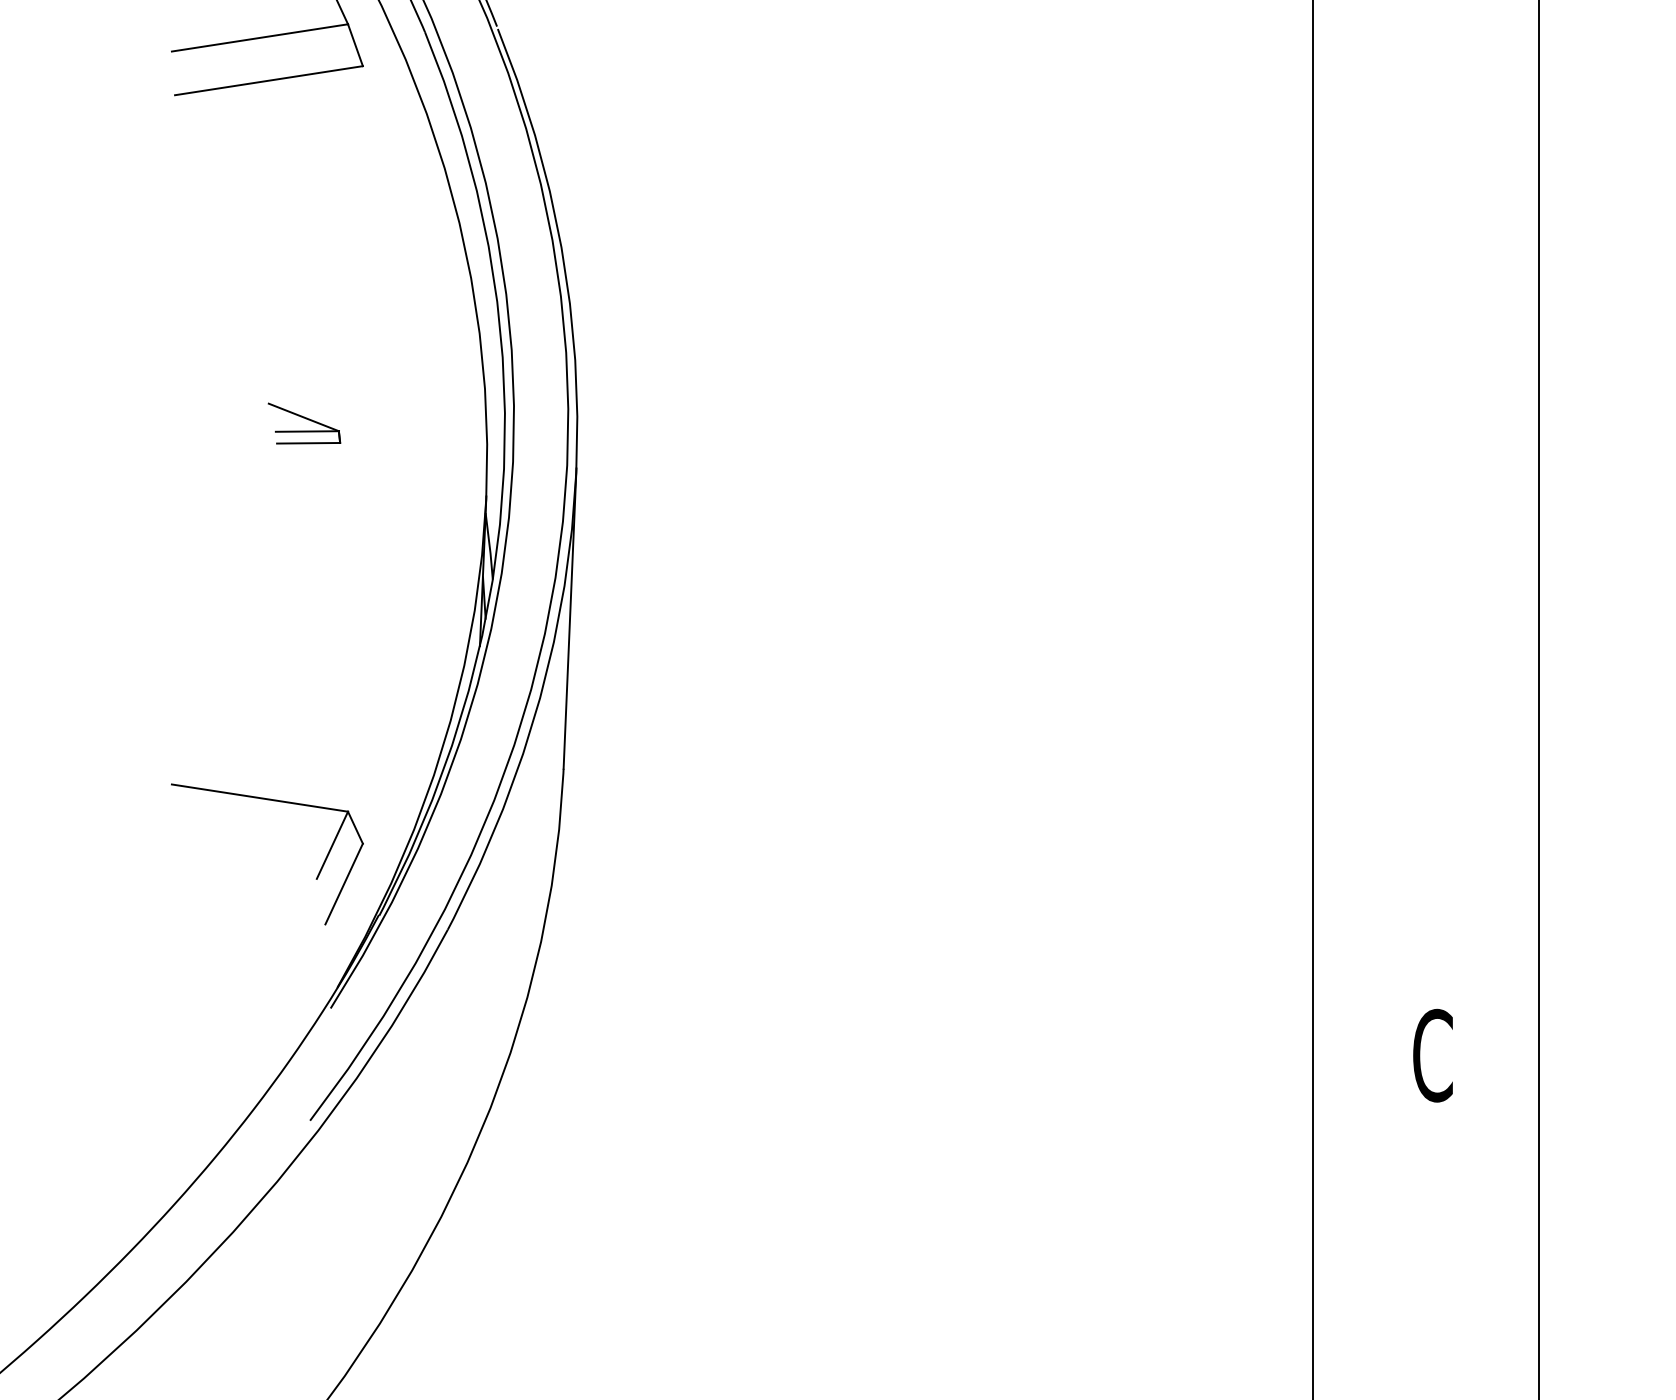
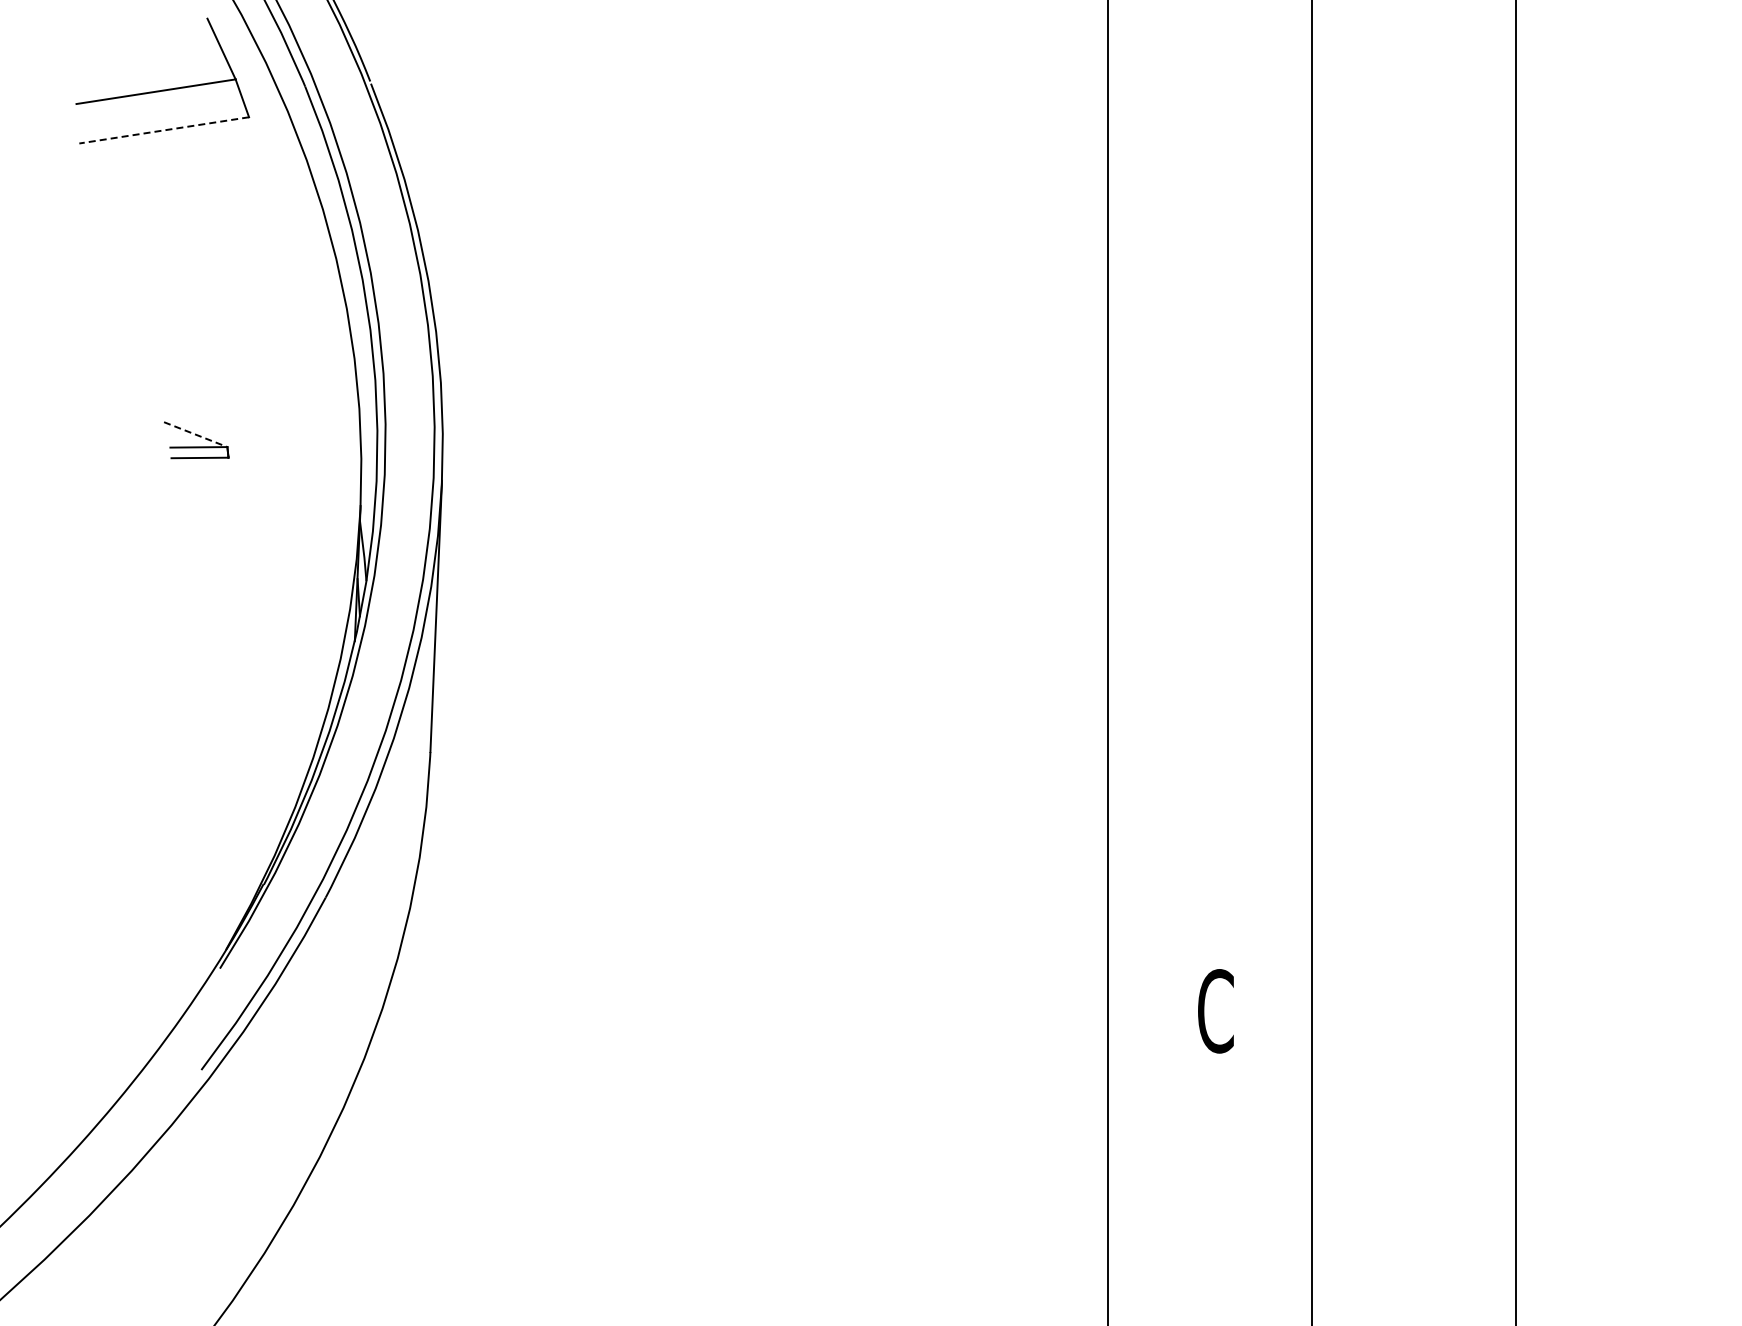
line: (269, 80) -> (164, 130), solid -> dashed
line: (304, 417) -> (196, 434), solid -> dashed
part: (271, 801) -> (166, 781), removed

